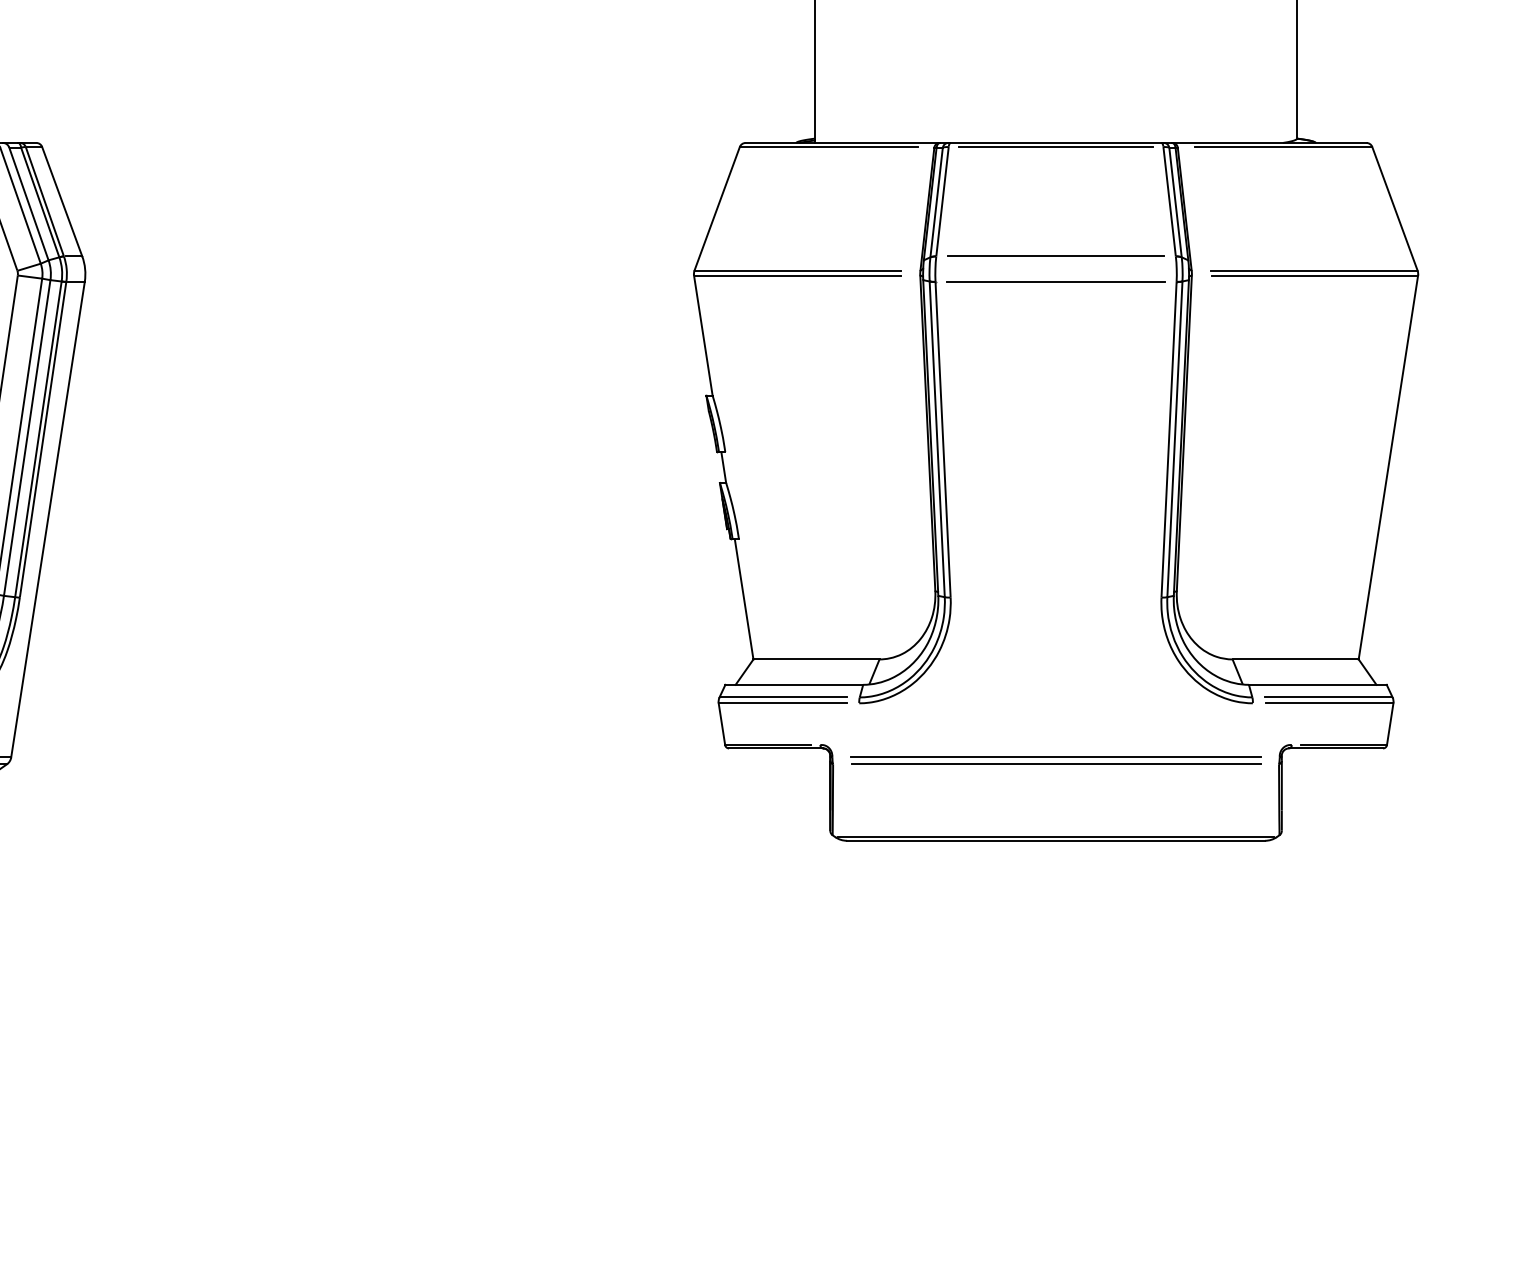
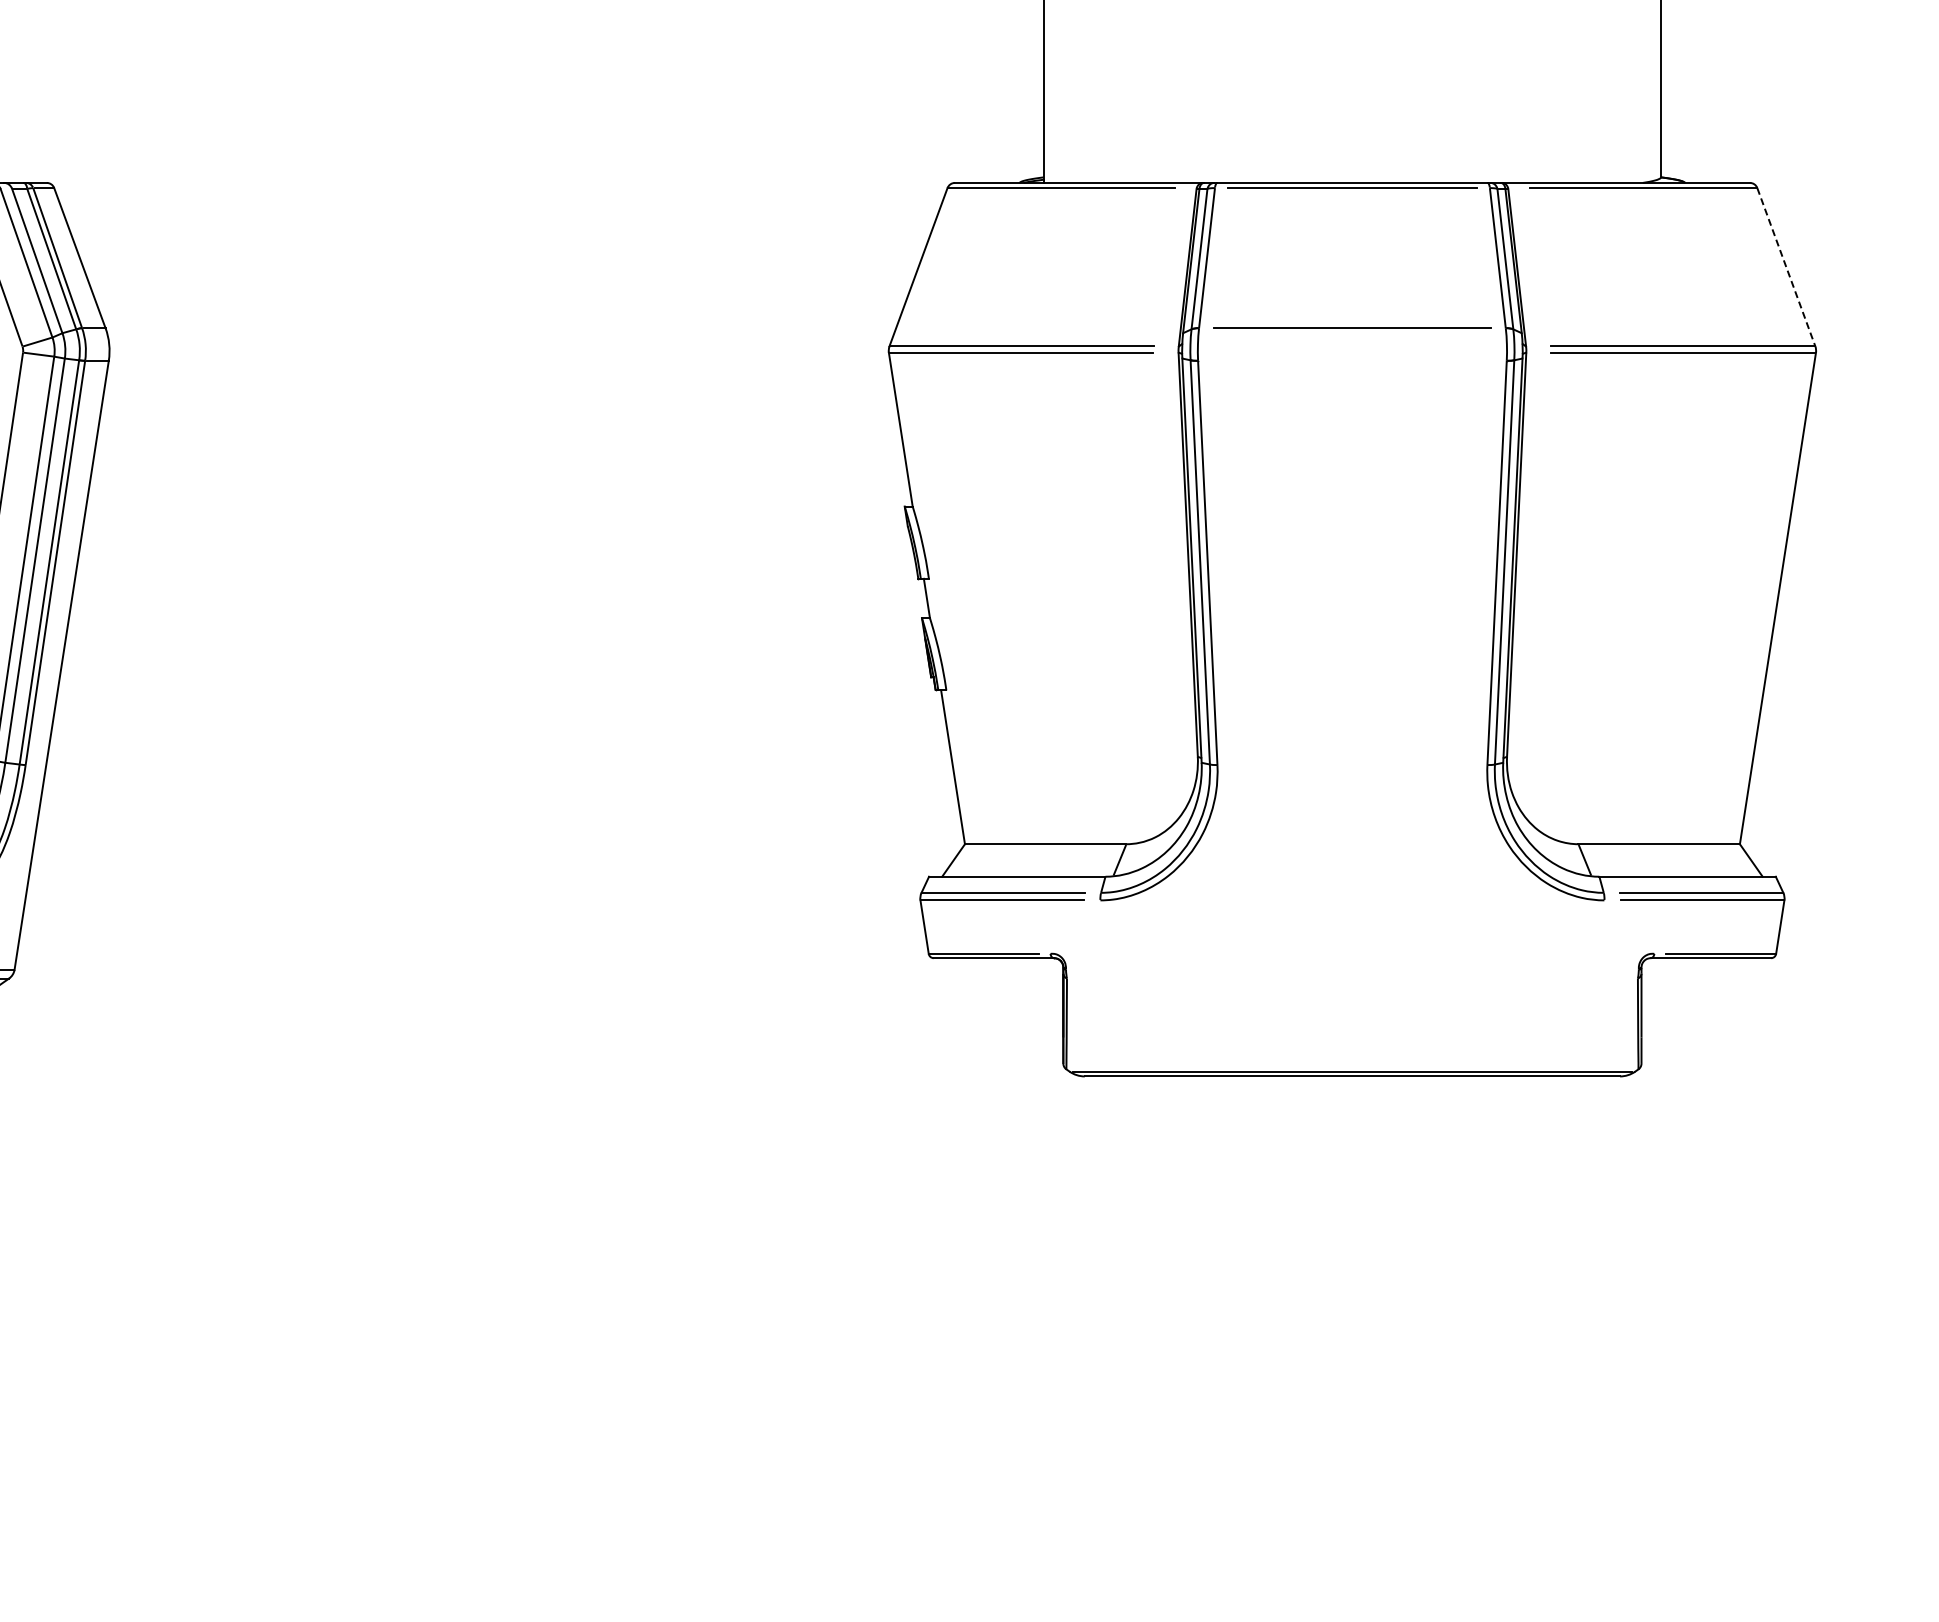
line: (1395, 209) -> (1786, 267), solid -> dashed
line: (1056, 281) -> (1352, 360), removed
line: (1055, 757) -> (1351, 969), removed
line: (1056, 764) -> (1352, 978), removed

